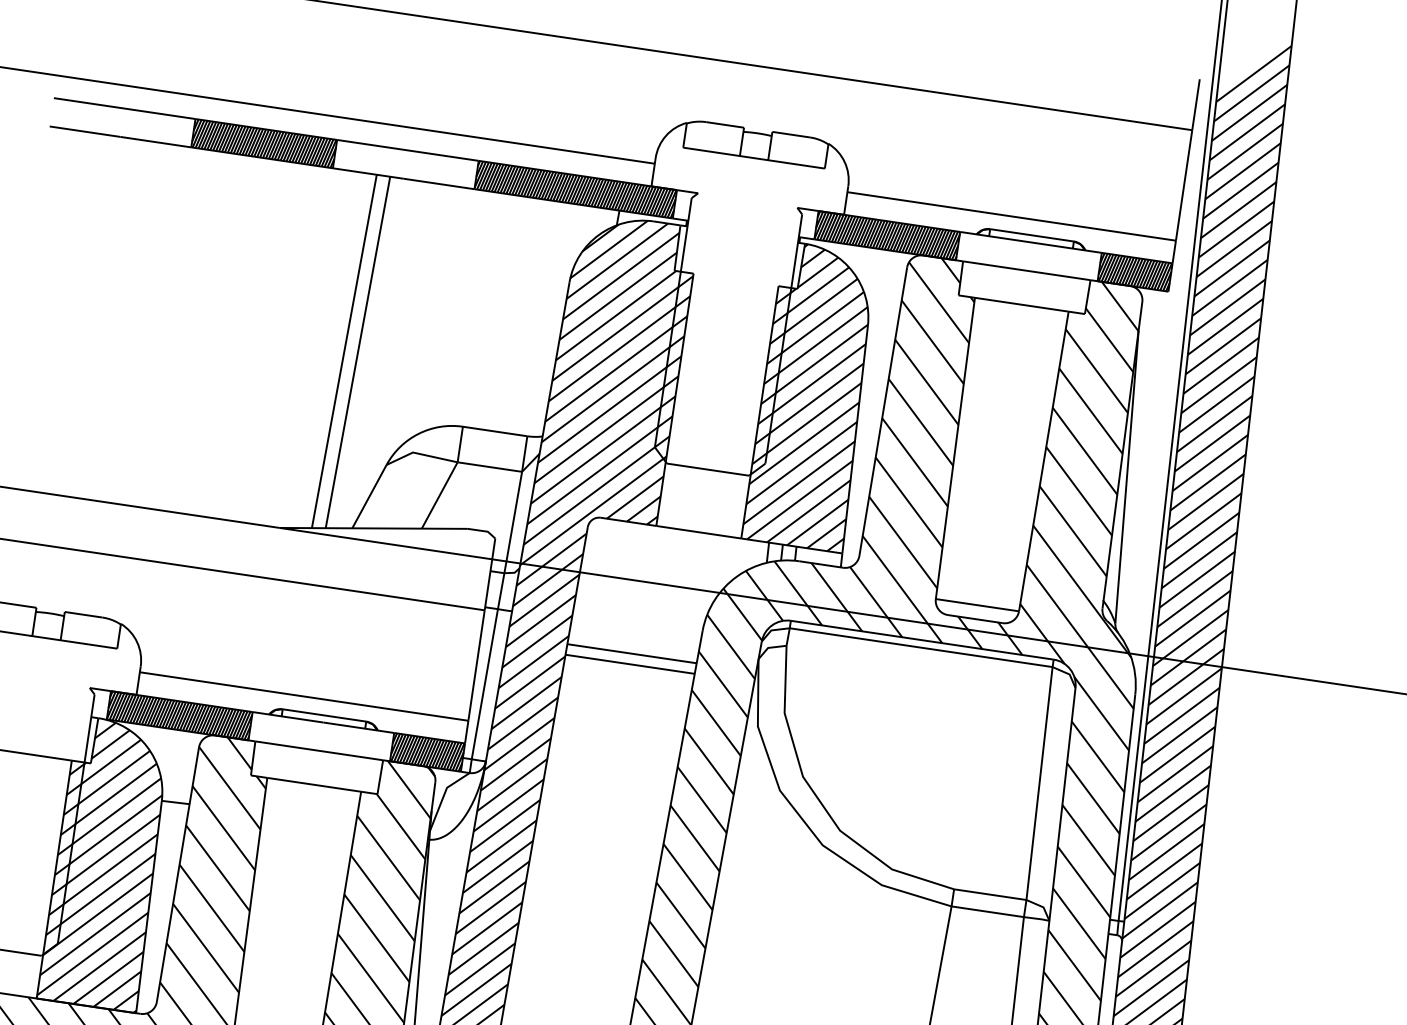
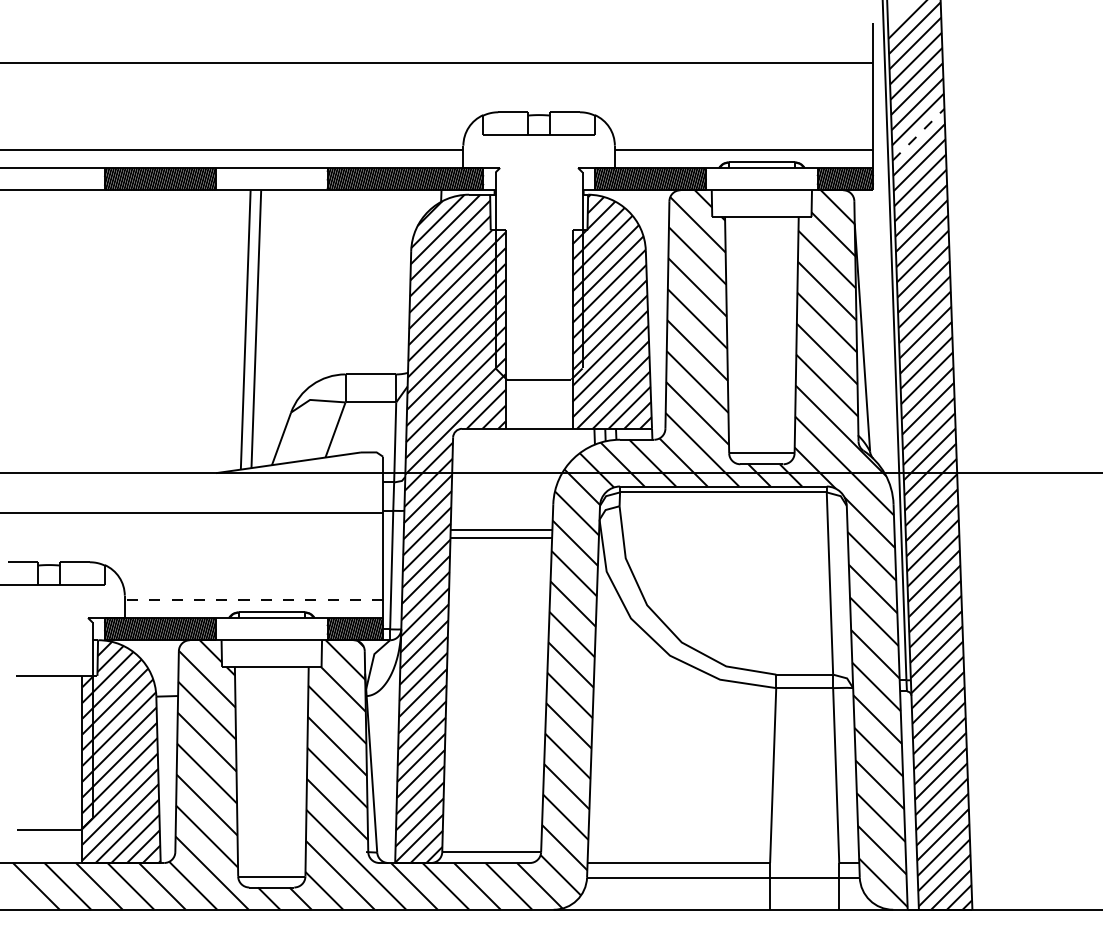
line: (1236, 229) -> (918, 134), solid -> dashed
line: (303, 696) -> (253, 600), solid -> dashed

